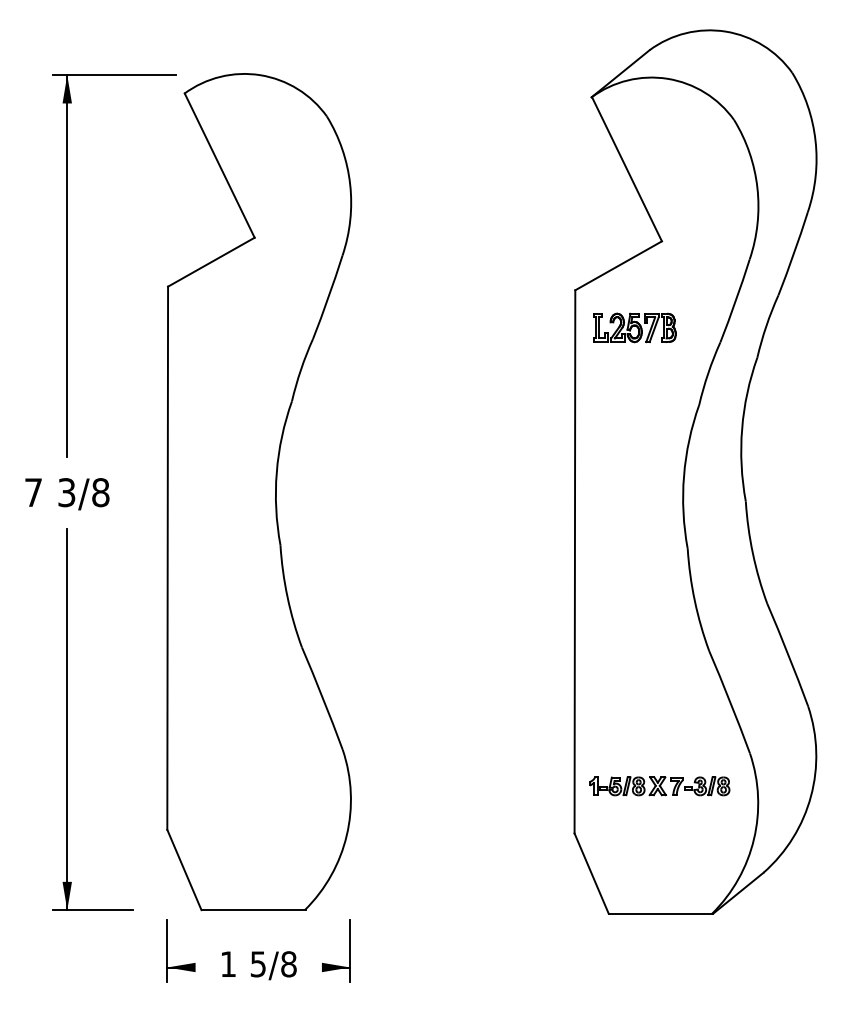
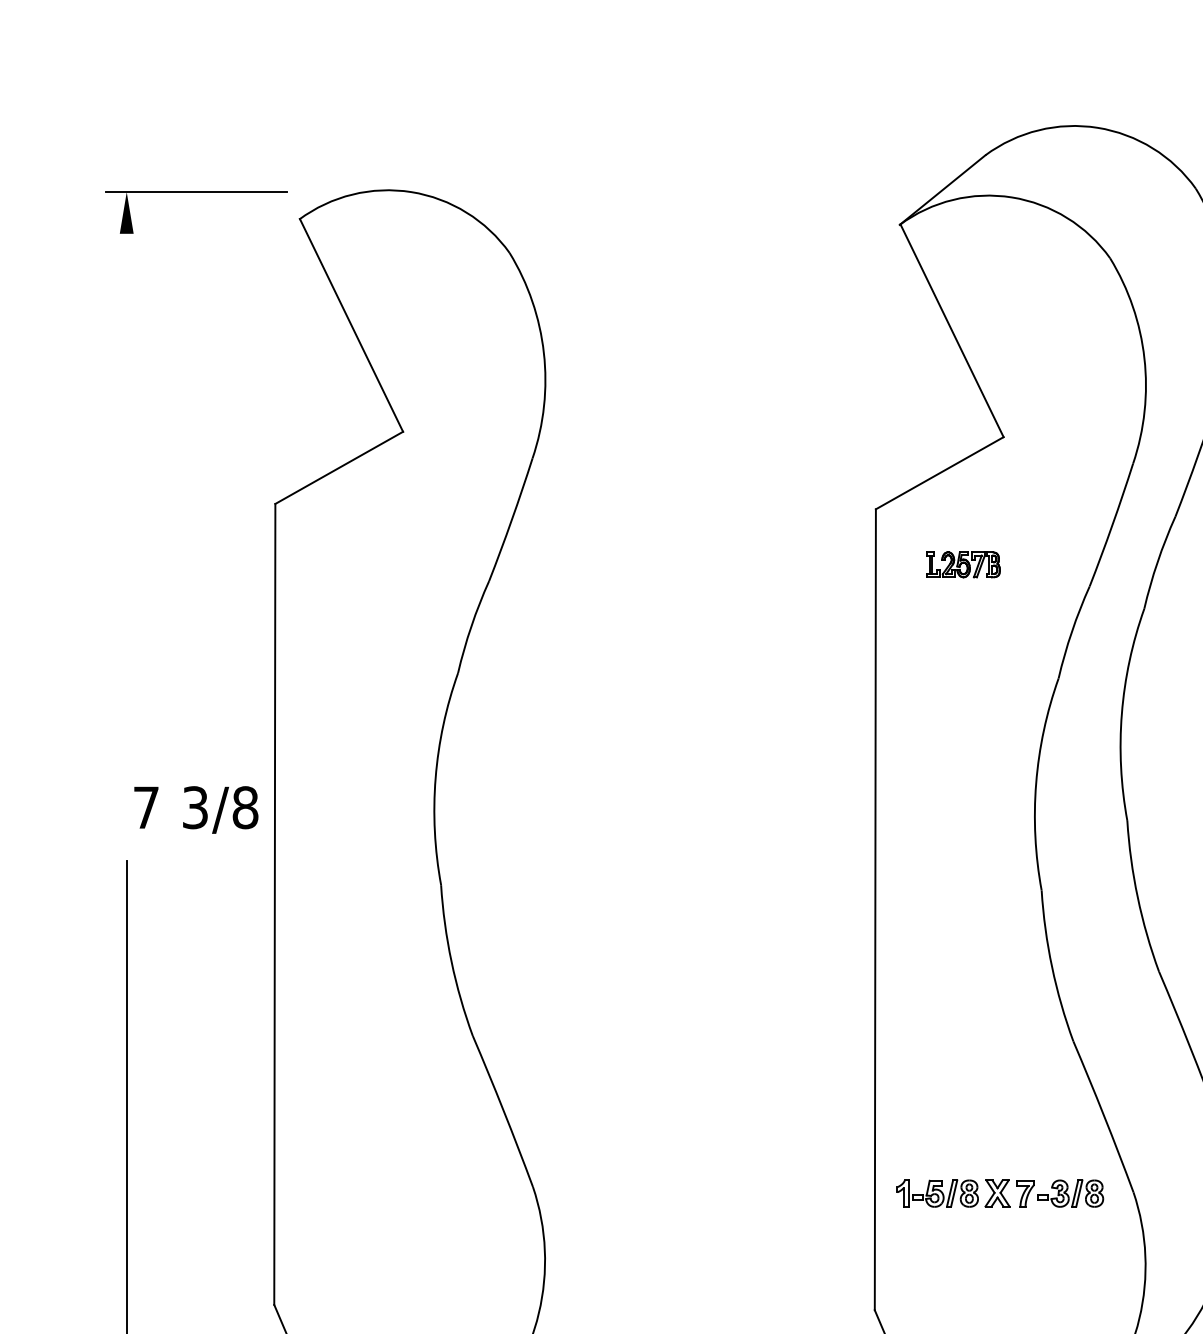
line: (67, 265) -> (127, 472), removed
part: (634, 327) -> (963, 564), size x0.6
text: (67, 494) -> (196, 810), moved
part: (659, 786) -> (1000, 1193), moved

